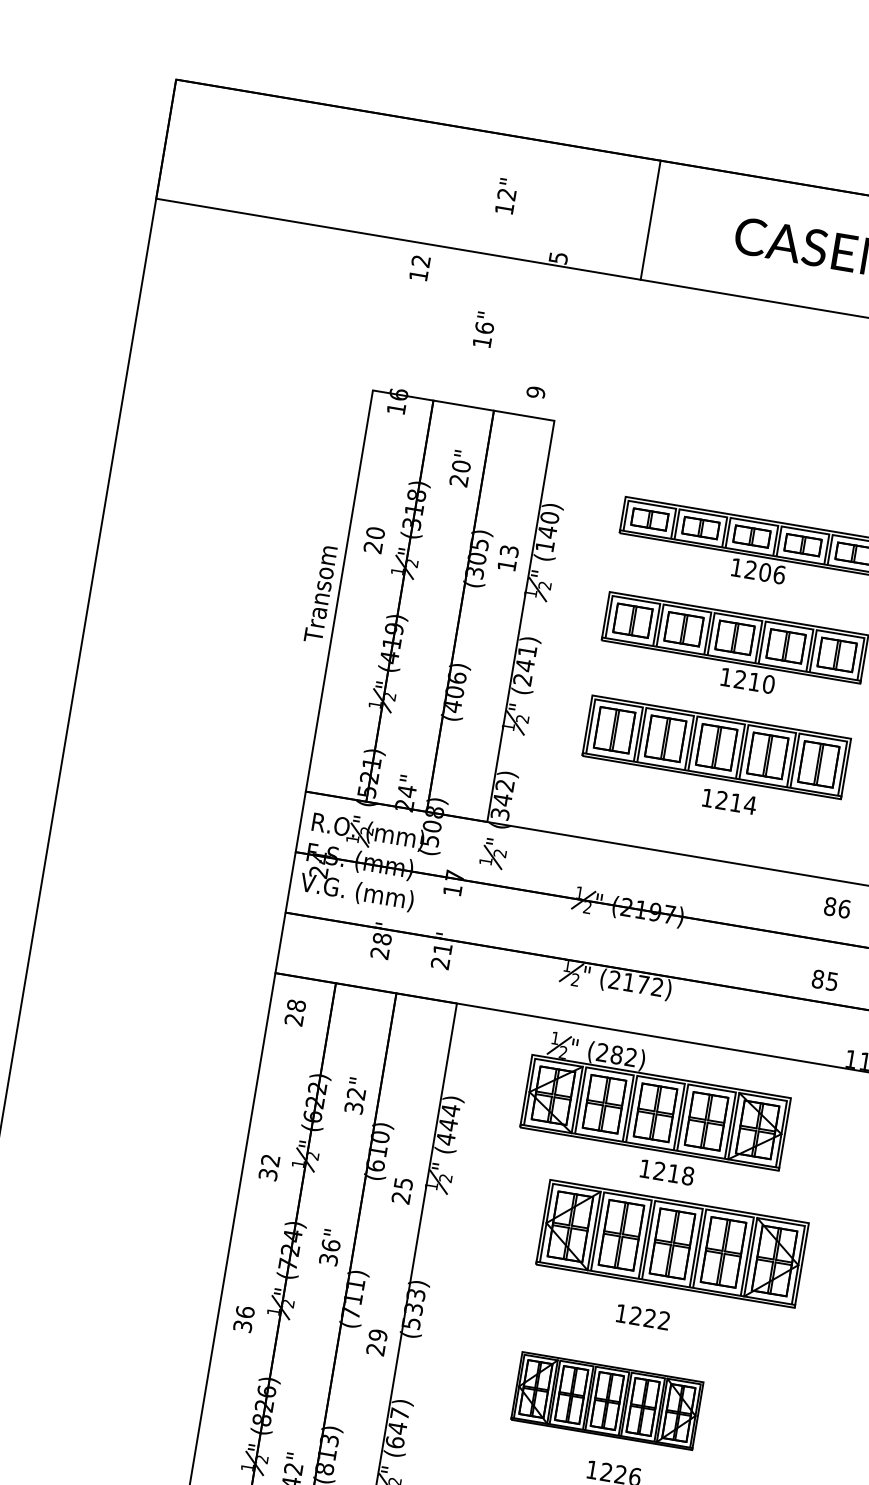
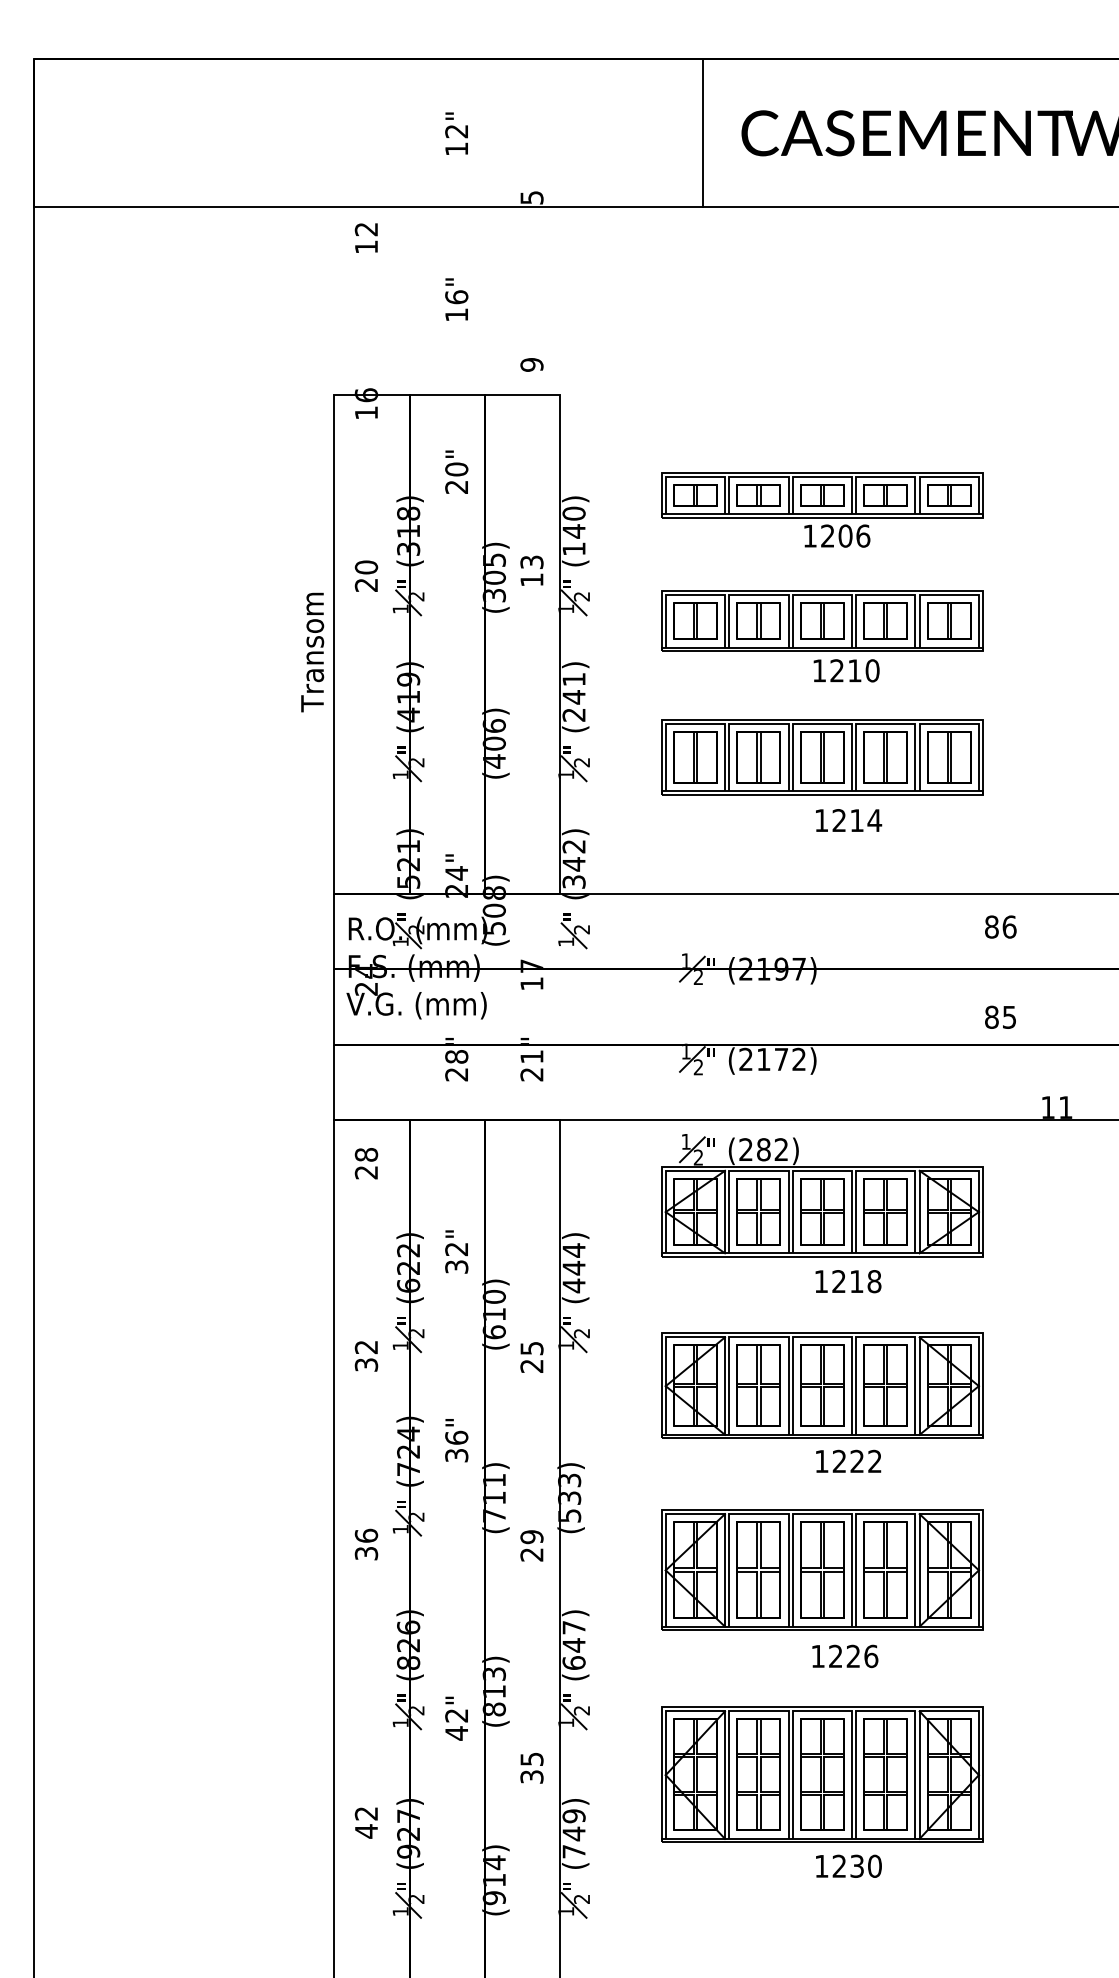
line: (650, 220) -> (702, 133), moved
part: (672, 1243) -> (822, 1385), moved
part: (607, 1400) -> (822, 1569), size x1.43

